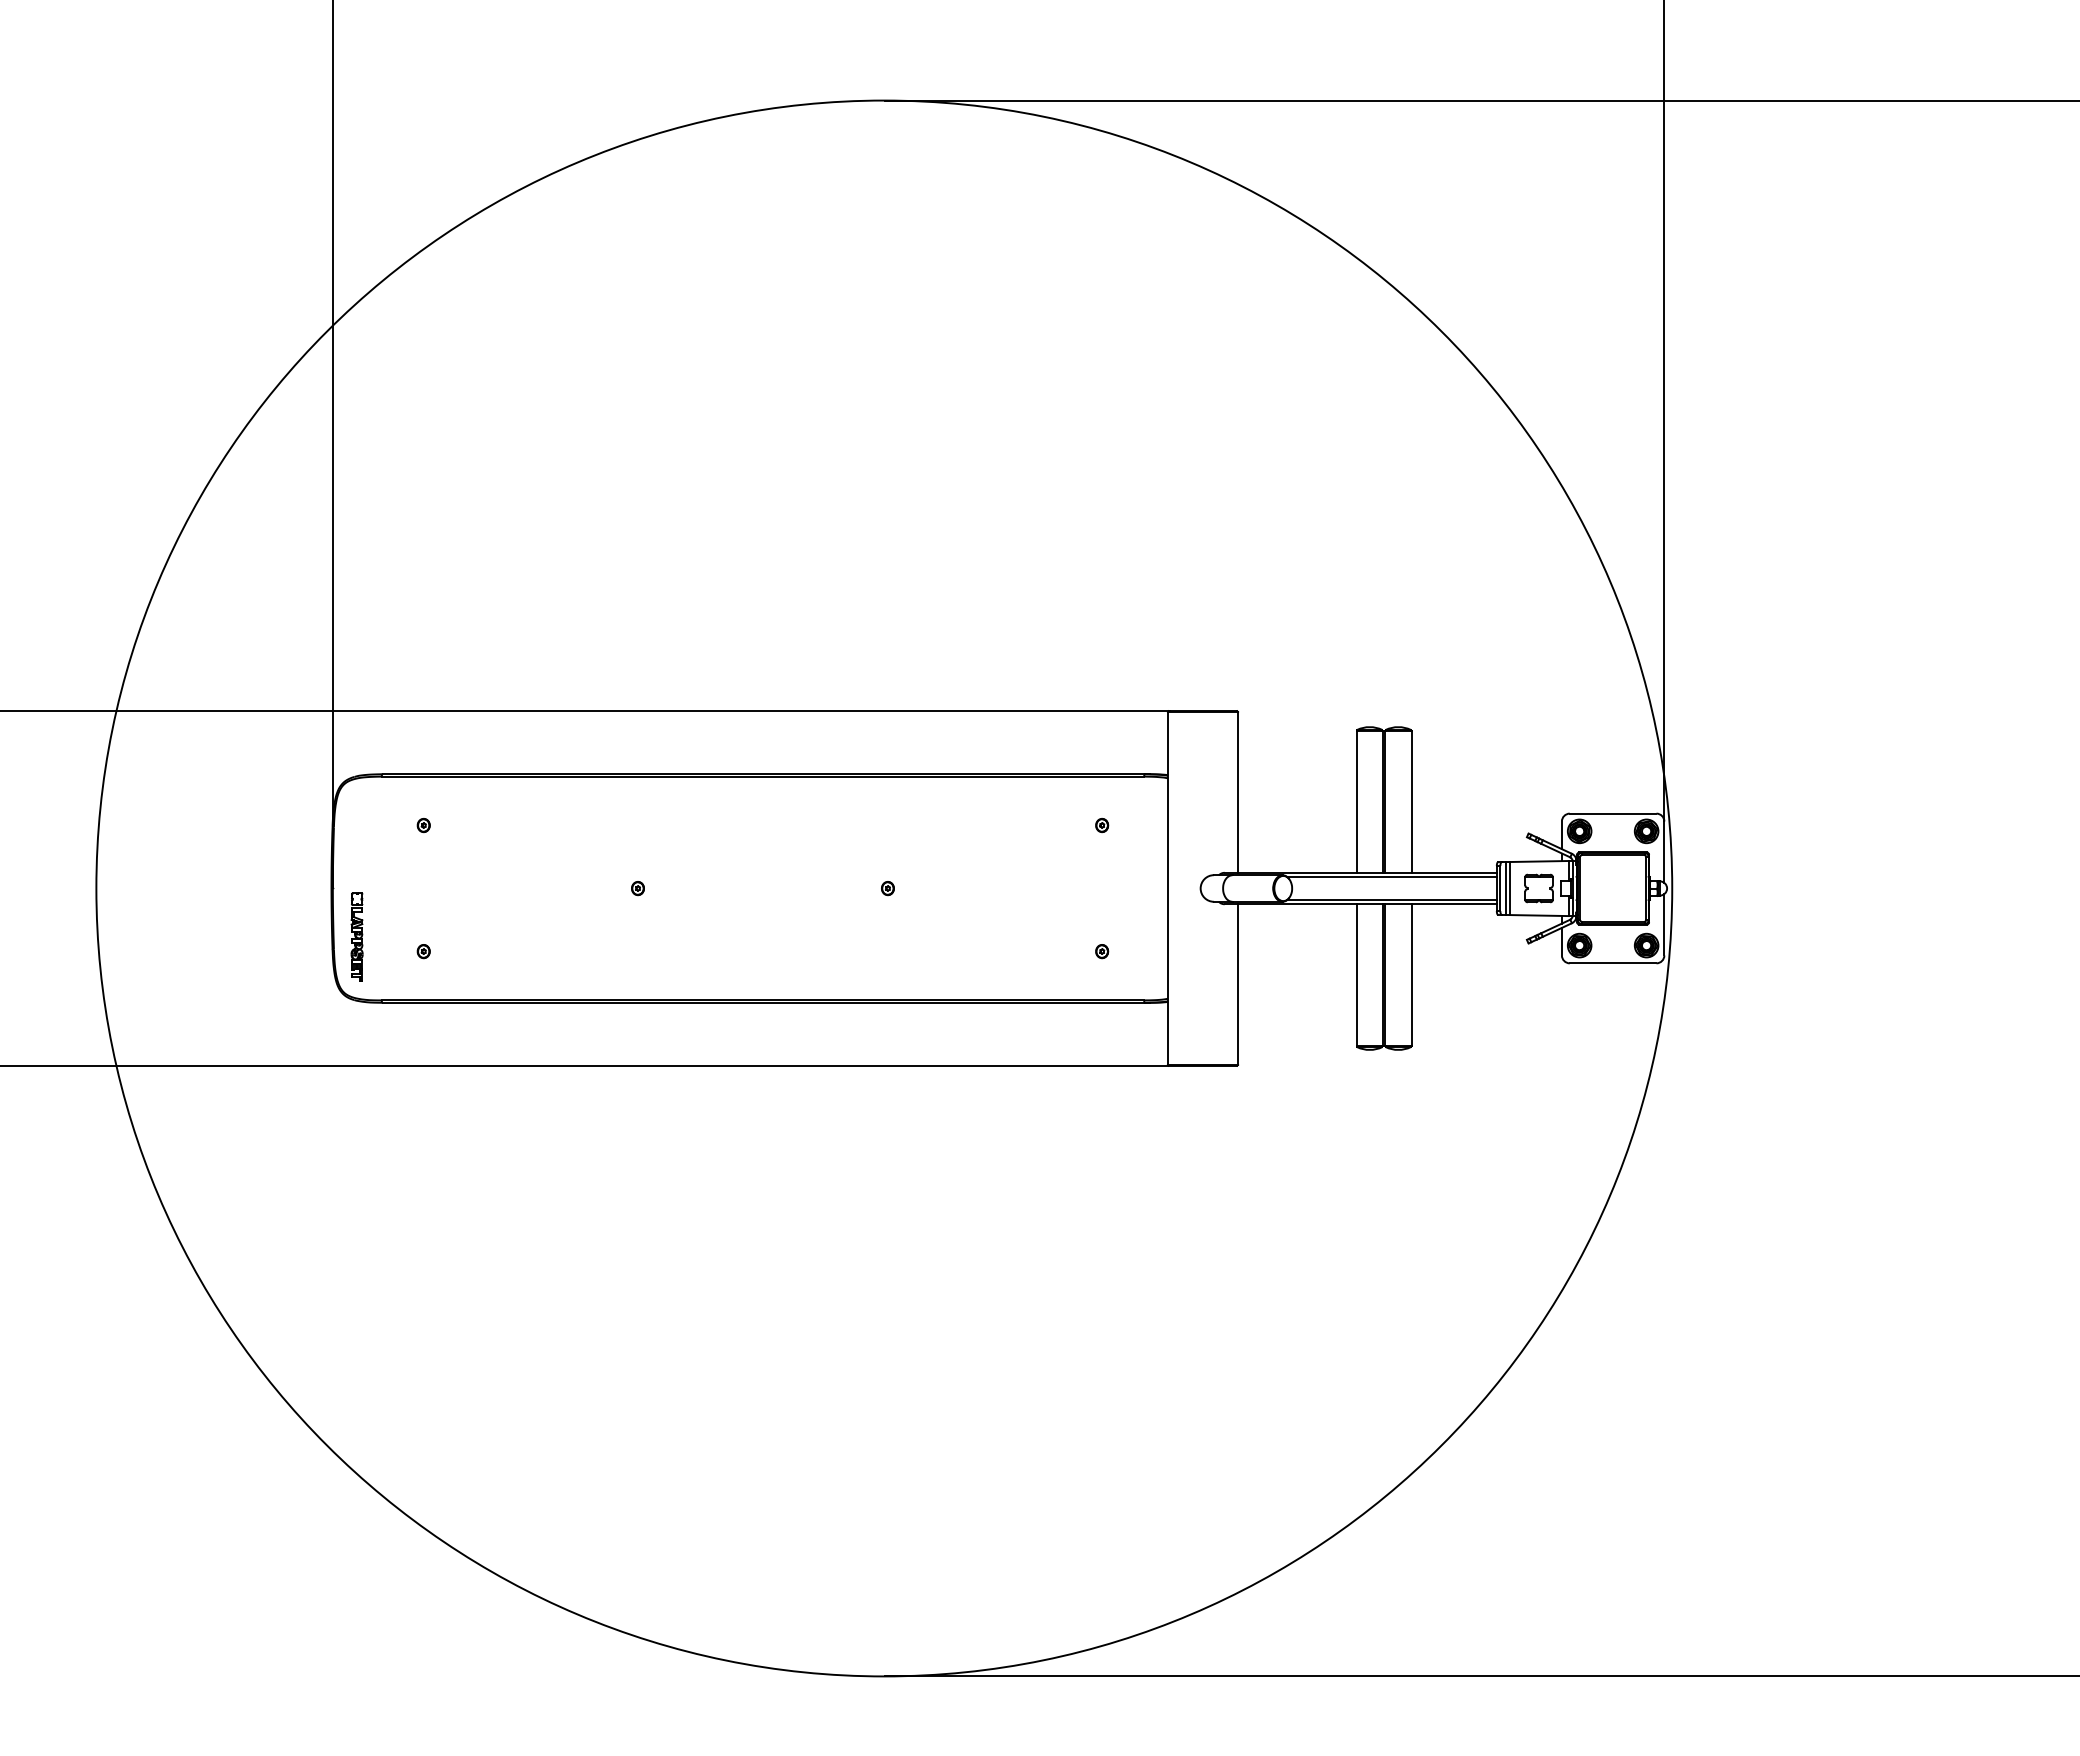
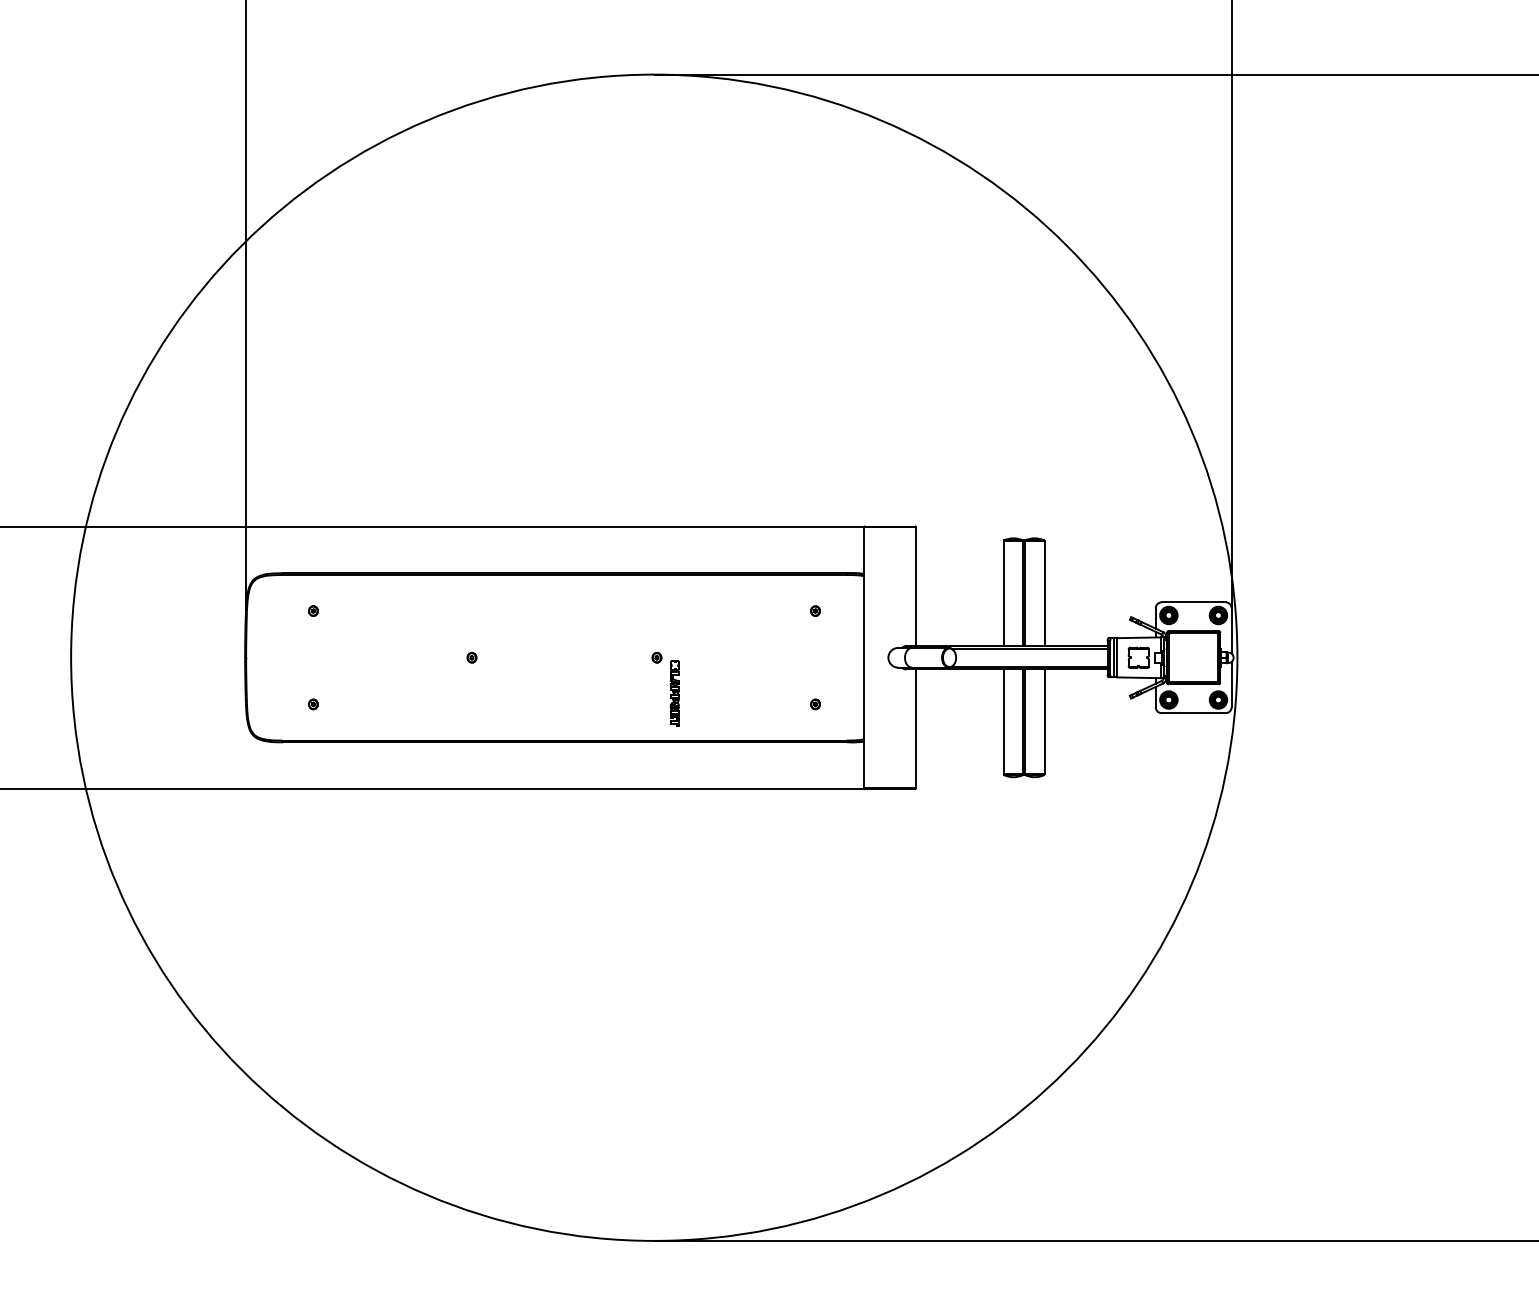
part: (356, 936) -> (674, 693), moved

